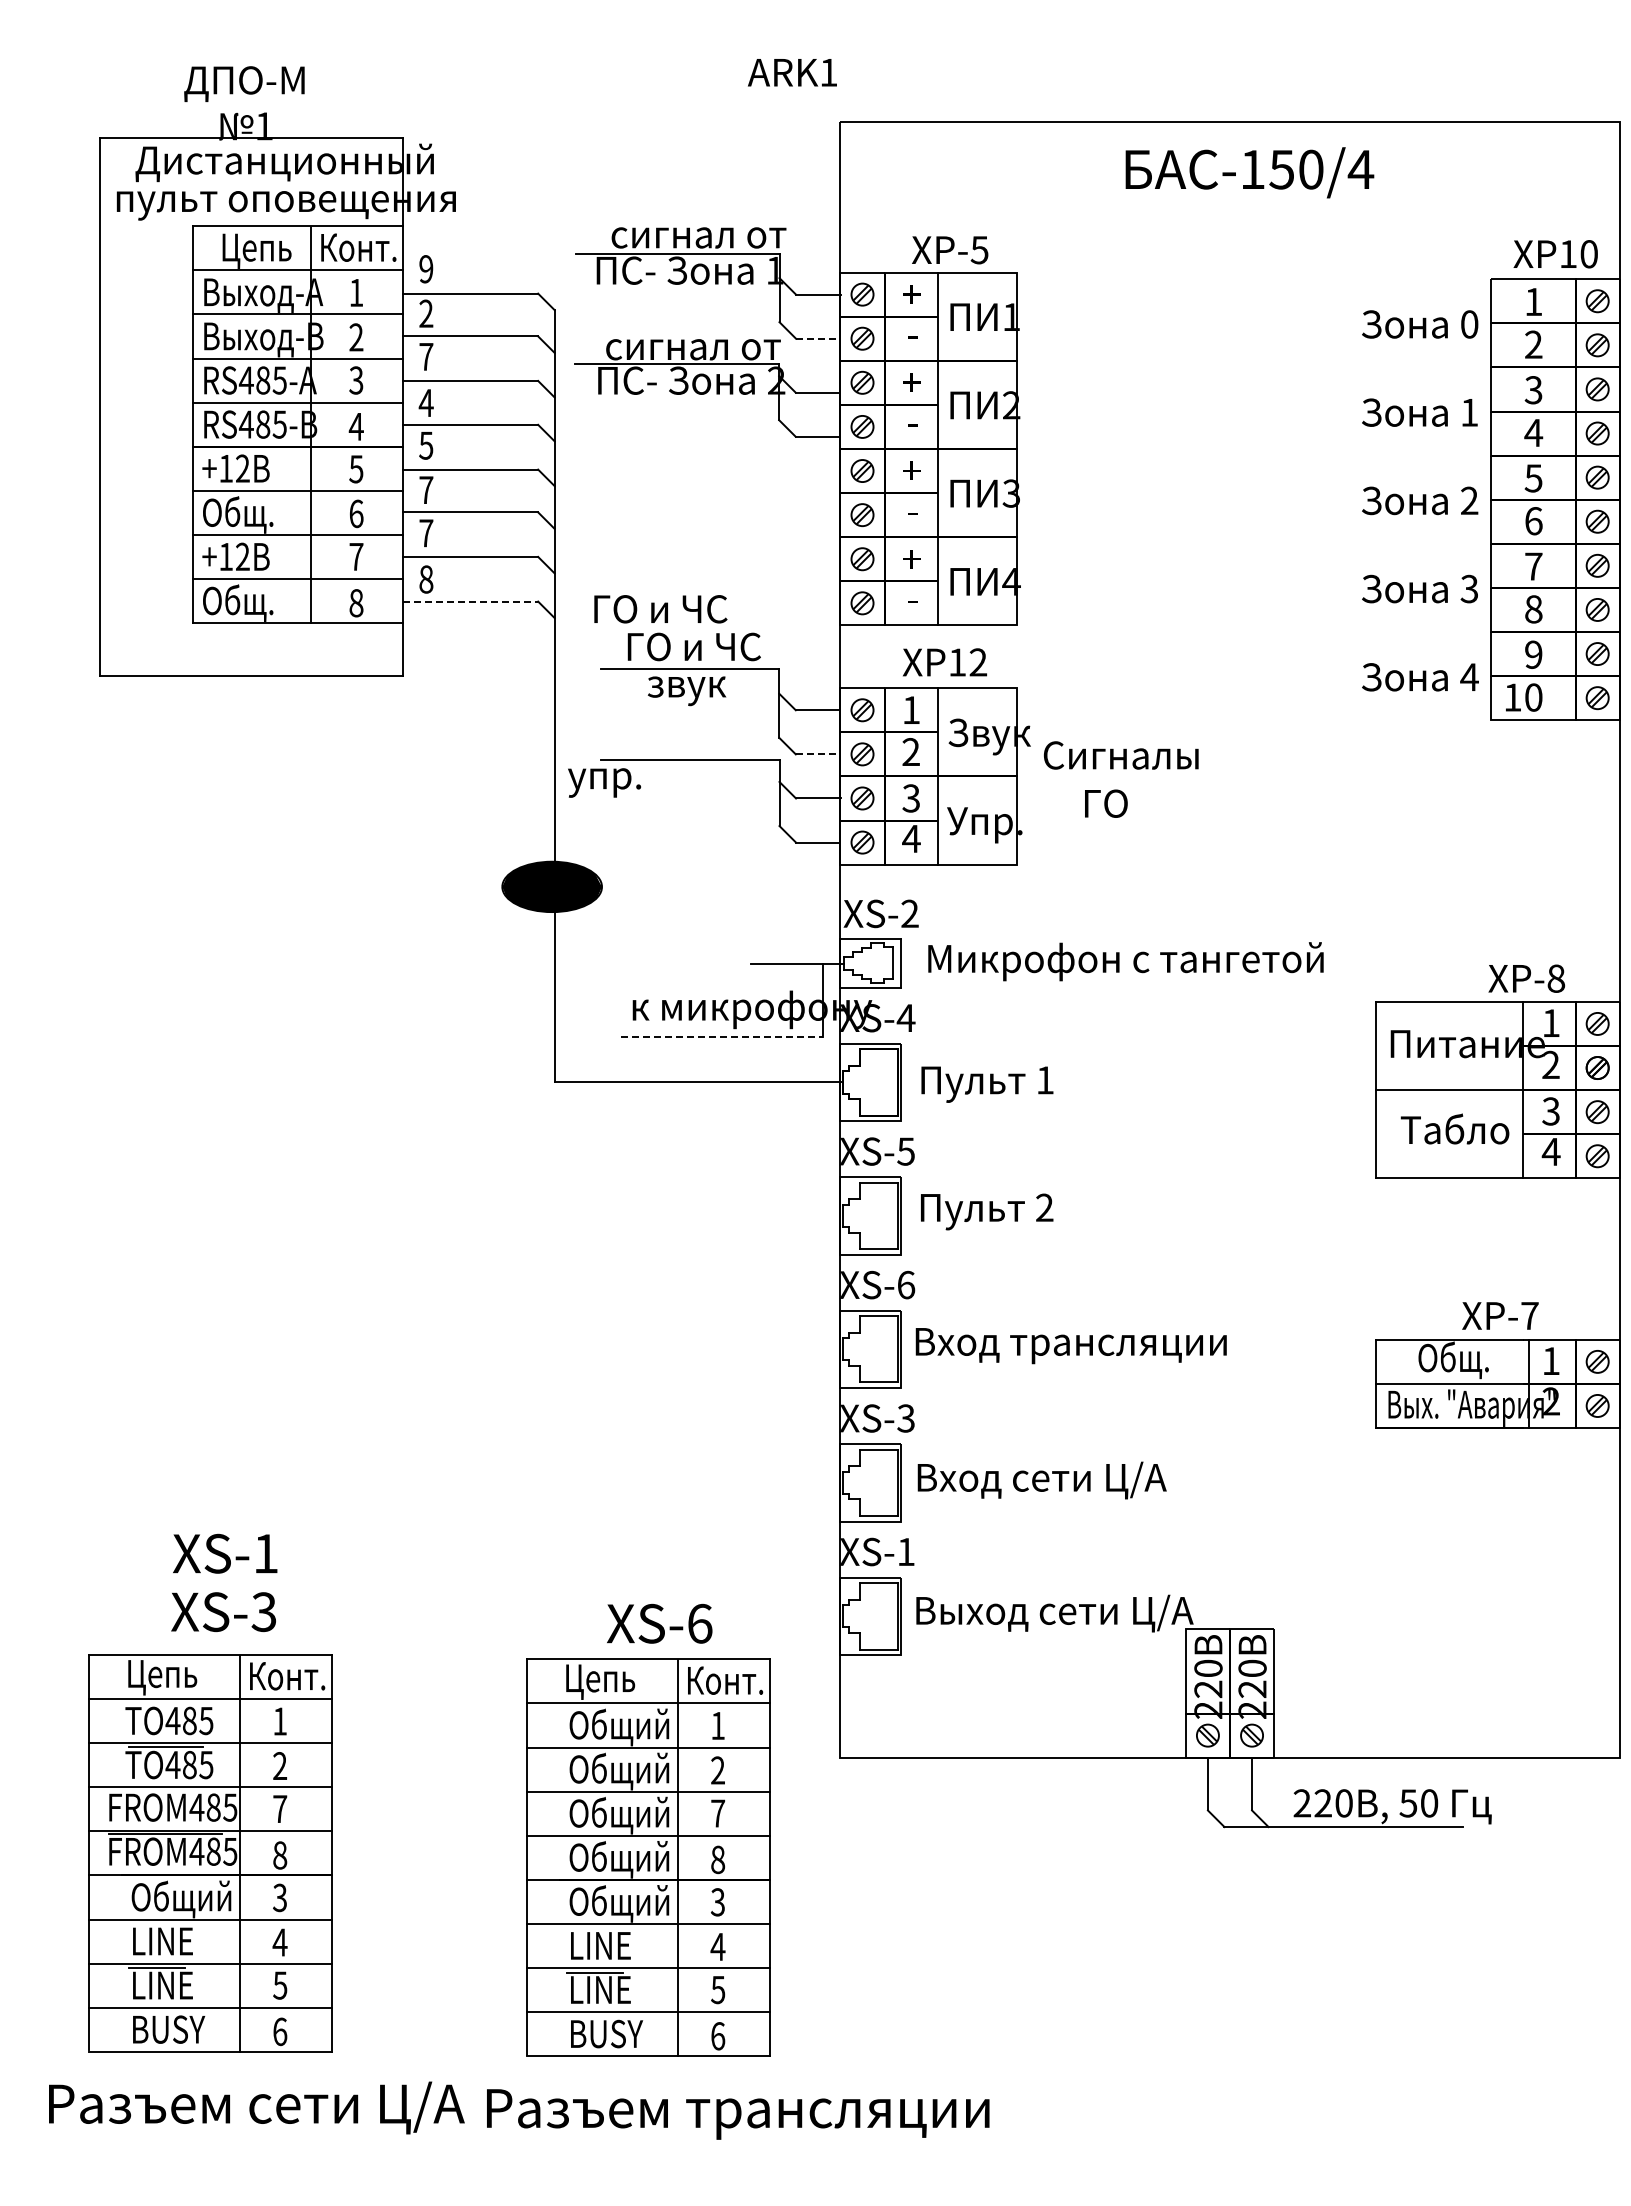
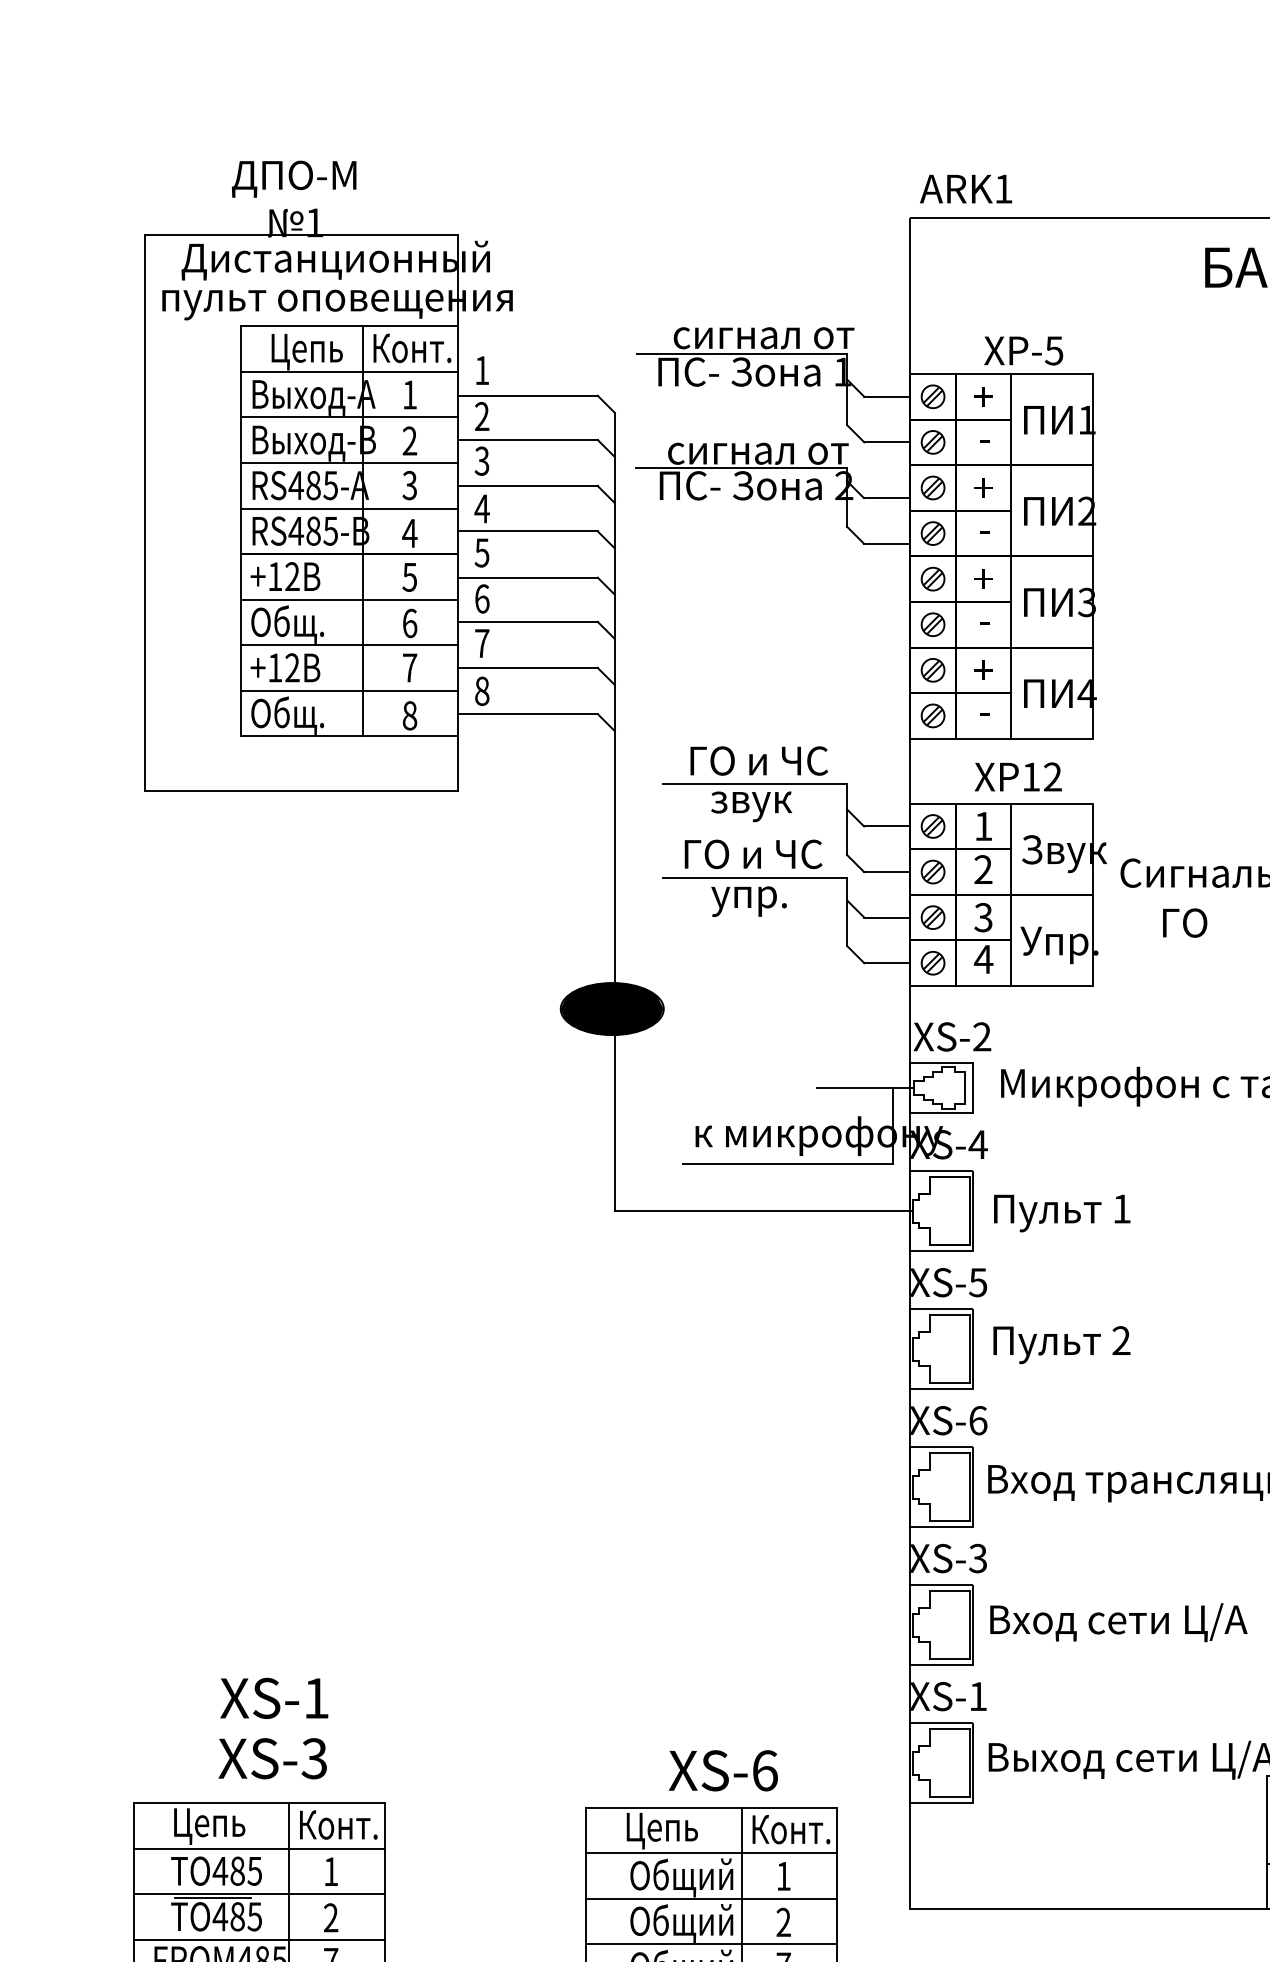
text: (792, 72) -> (966, 188), moved
text: (426, 269) -> (482, 370), 9 -> 1
line: (818, 338) -> (887, 442), dashed -> solid
text: (426, 356) -> (482, 460), 7 -> 3
text: (426, 490) -> (482, 599), 7 -> 6
line: (471, 601) -> (528, 714), dashed -> solid
text: (660, 609) -> (753, 854), moved
line: (818, 754) -> (887, 872), dashed -> solid
text: (604, 782) -> (749, 901), moved
line: (722, 1037) -> (788, 1164), dashed -> solid

